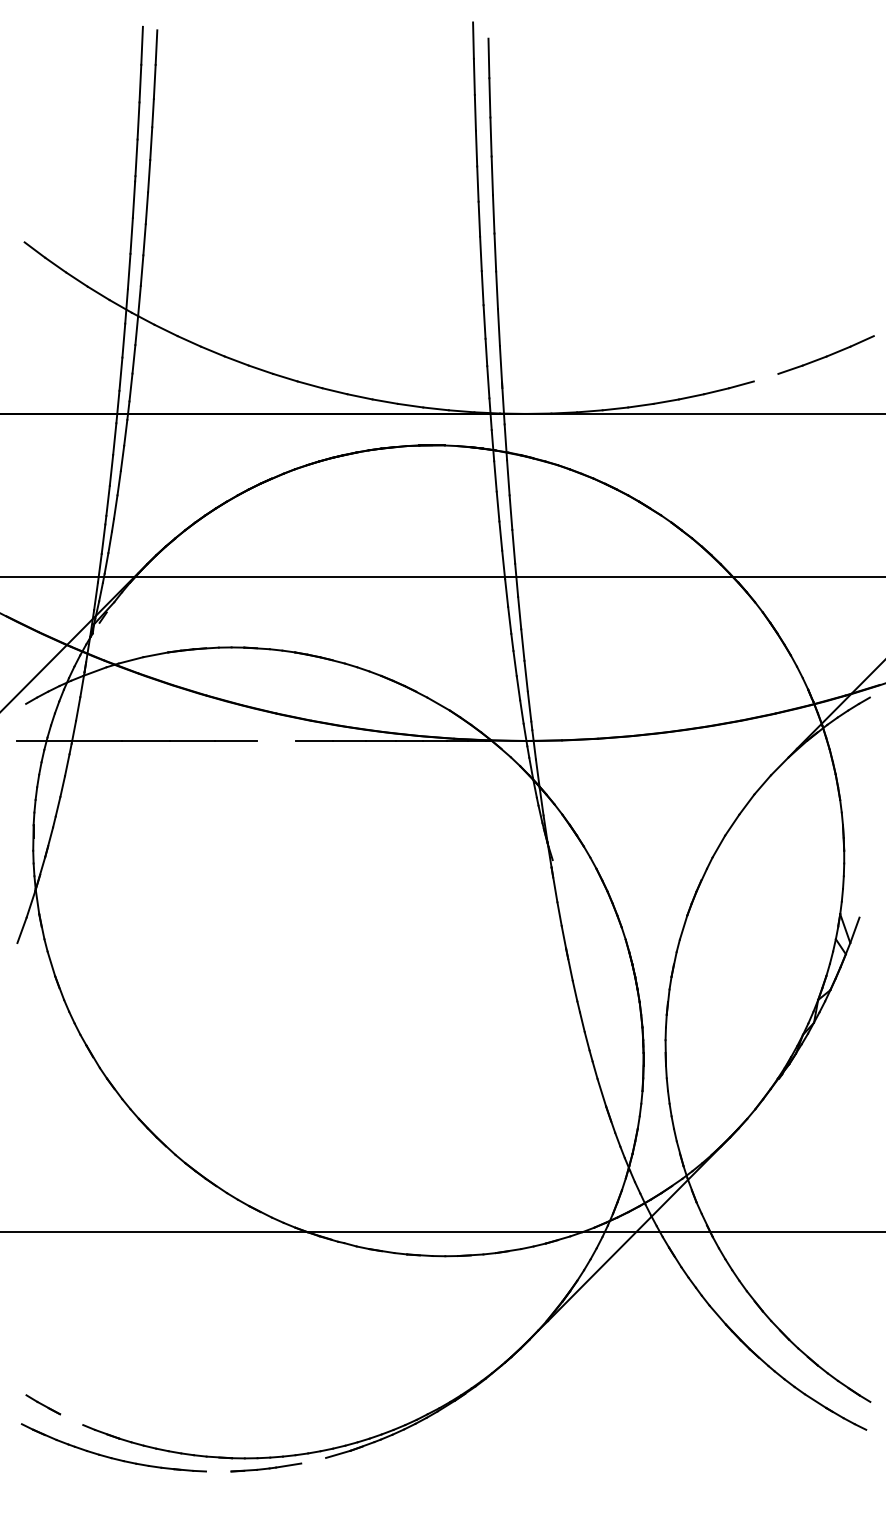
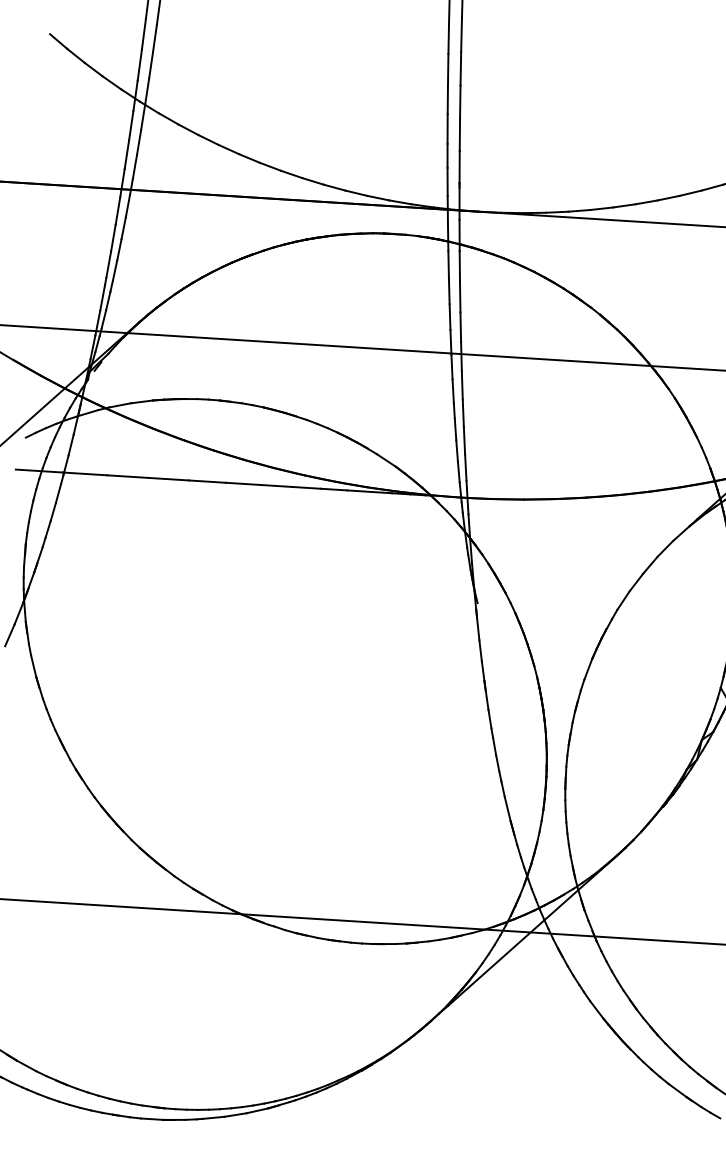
line: (765, 377) -> (690, 193), added
line: (276, 740) -> (242, 483), added
line: (71, 1419) -> (26, 1065), added
line: (313, 1460) -> (235, 1114), added
line: (218, 1471) -> (151, 1119), added

